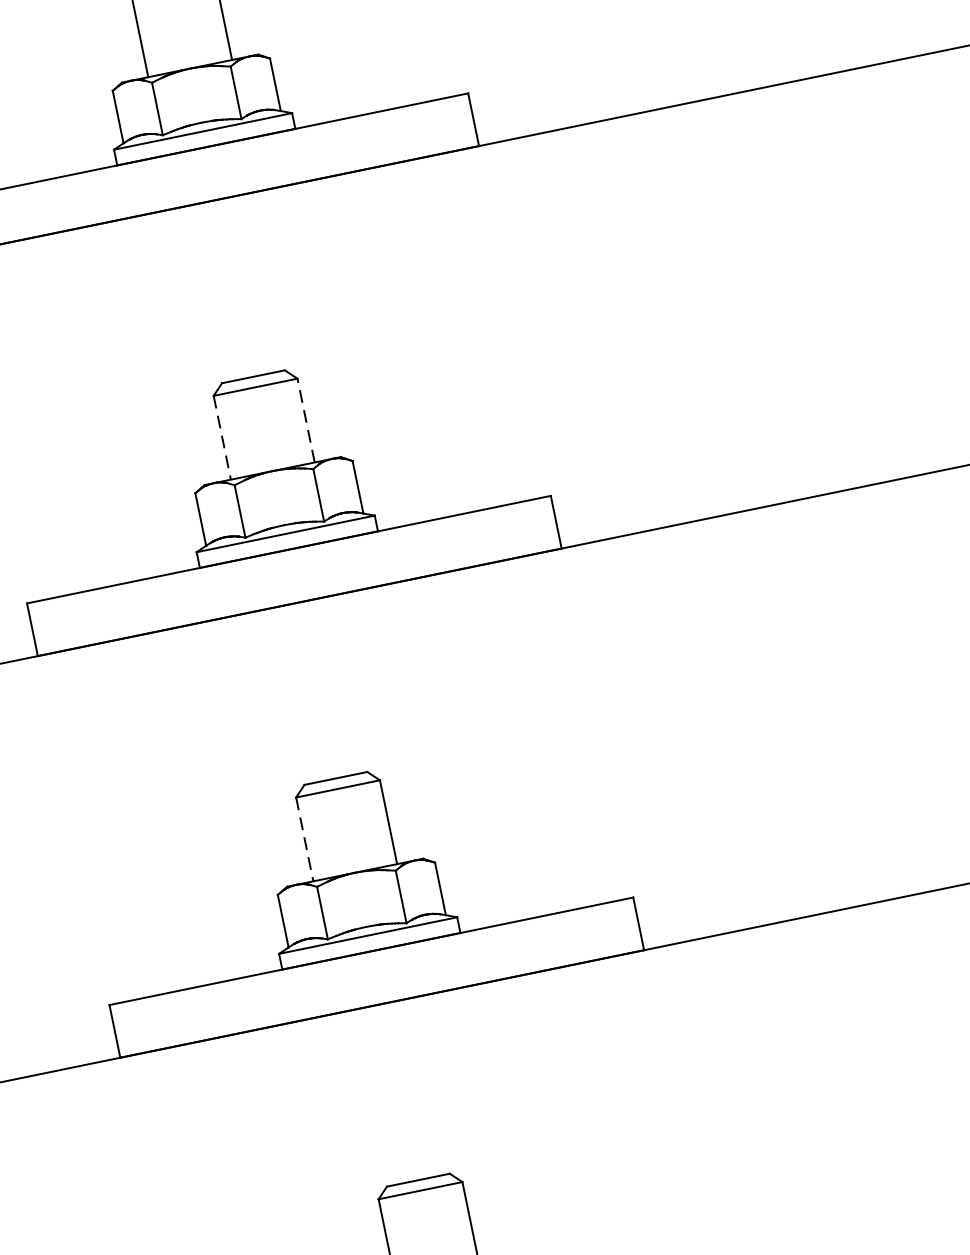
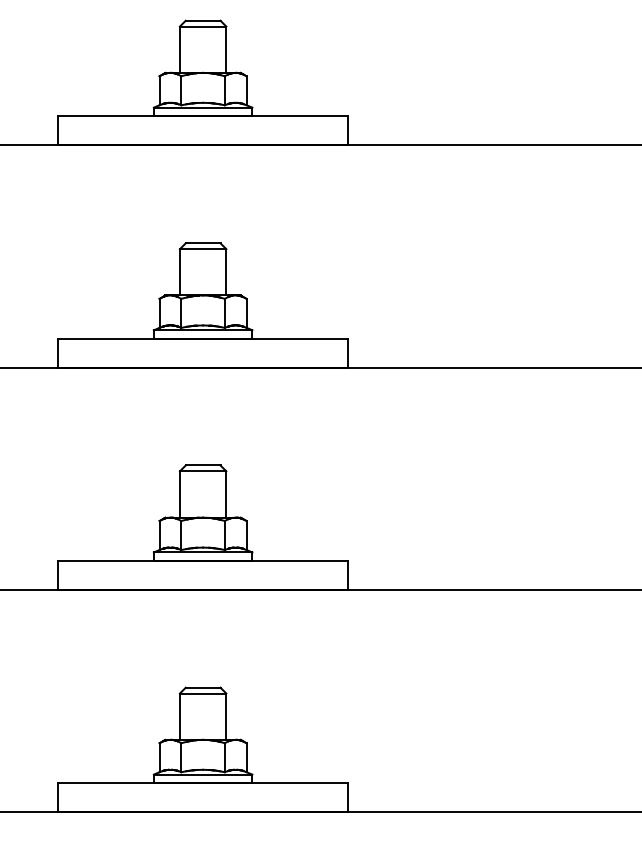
line: (306, 419) -> (226, 271), dashed -> solid
line: (221, 438) -> (179, 272), dashed -> solid
line: (303, 839) -> (179, 494), dashed -> solid

